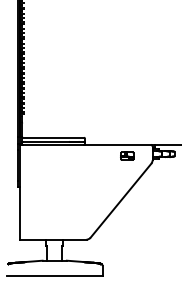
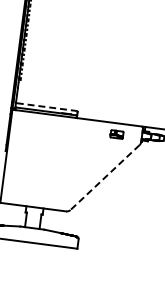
line: (53, 137) -> (46, 106), solid -> dashed
line: (121, 200) -> (105, 177), solid -> dashed

